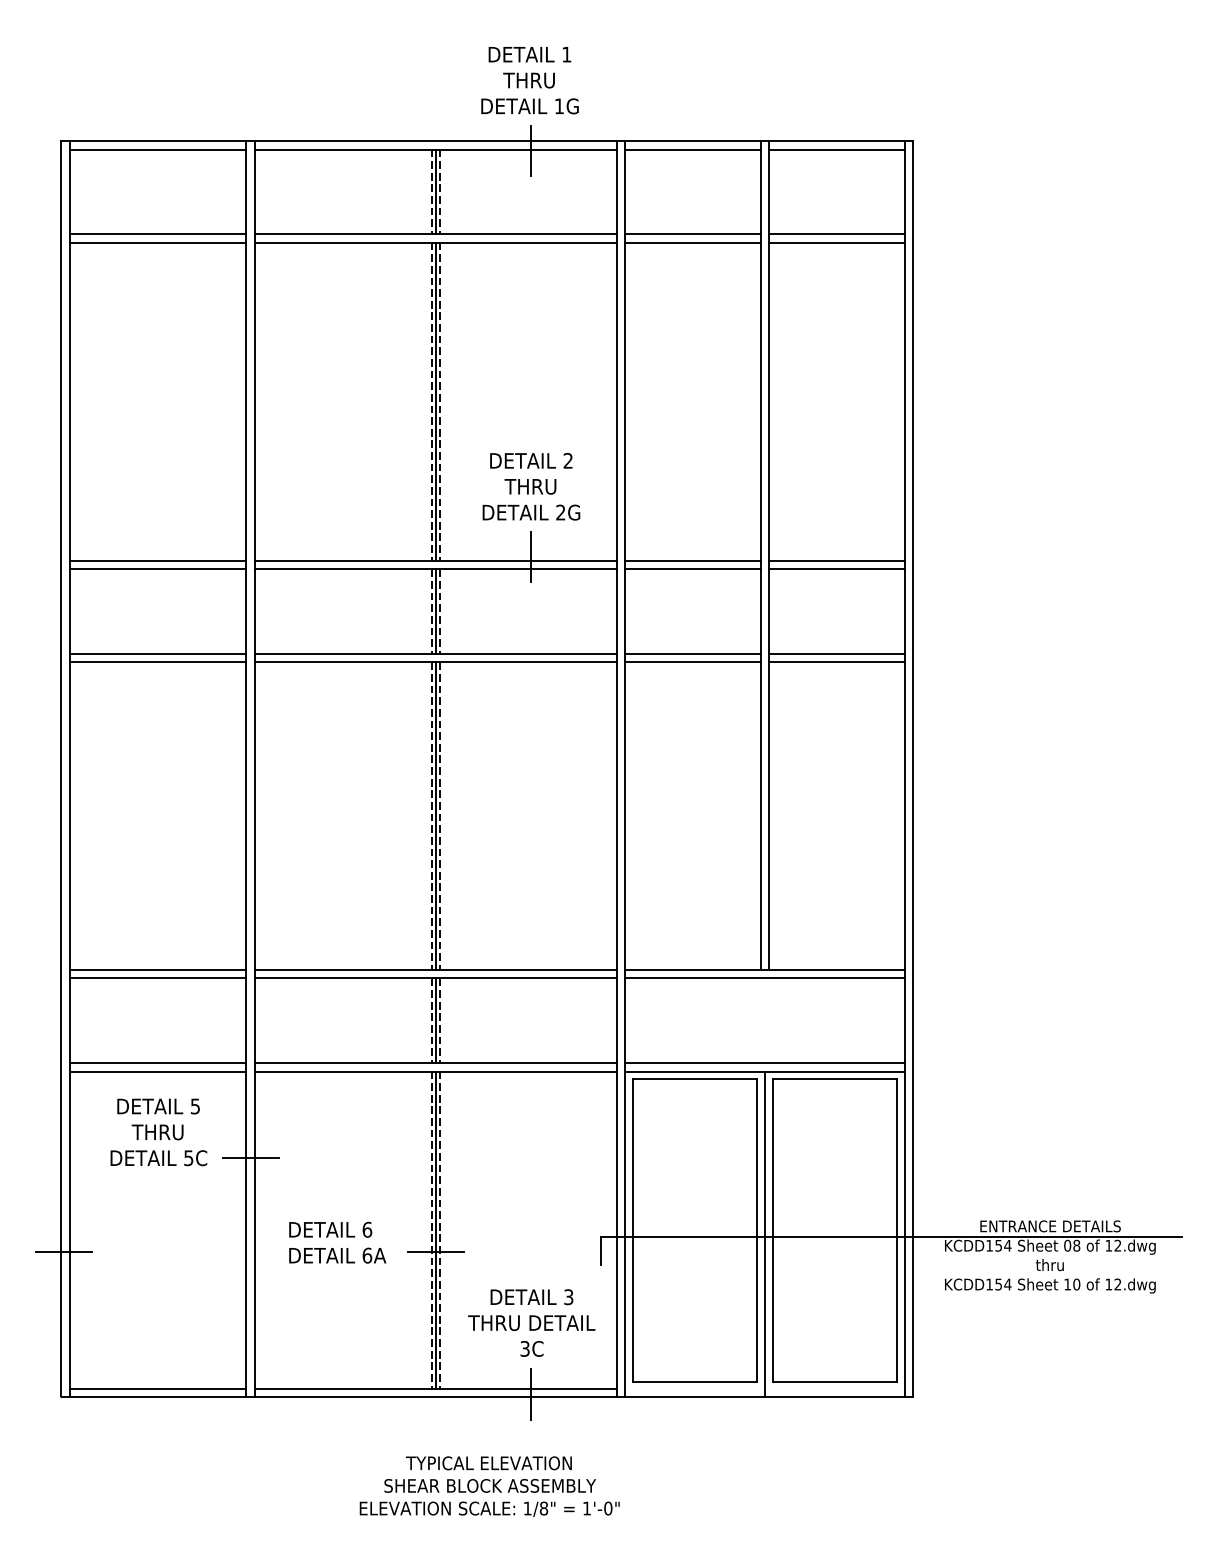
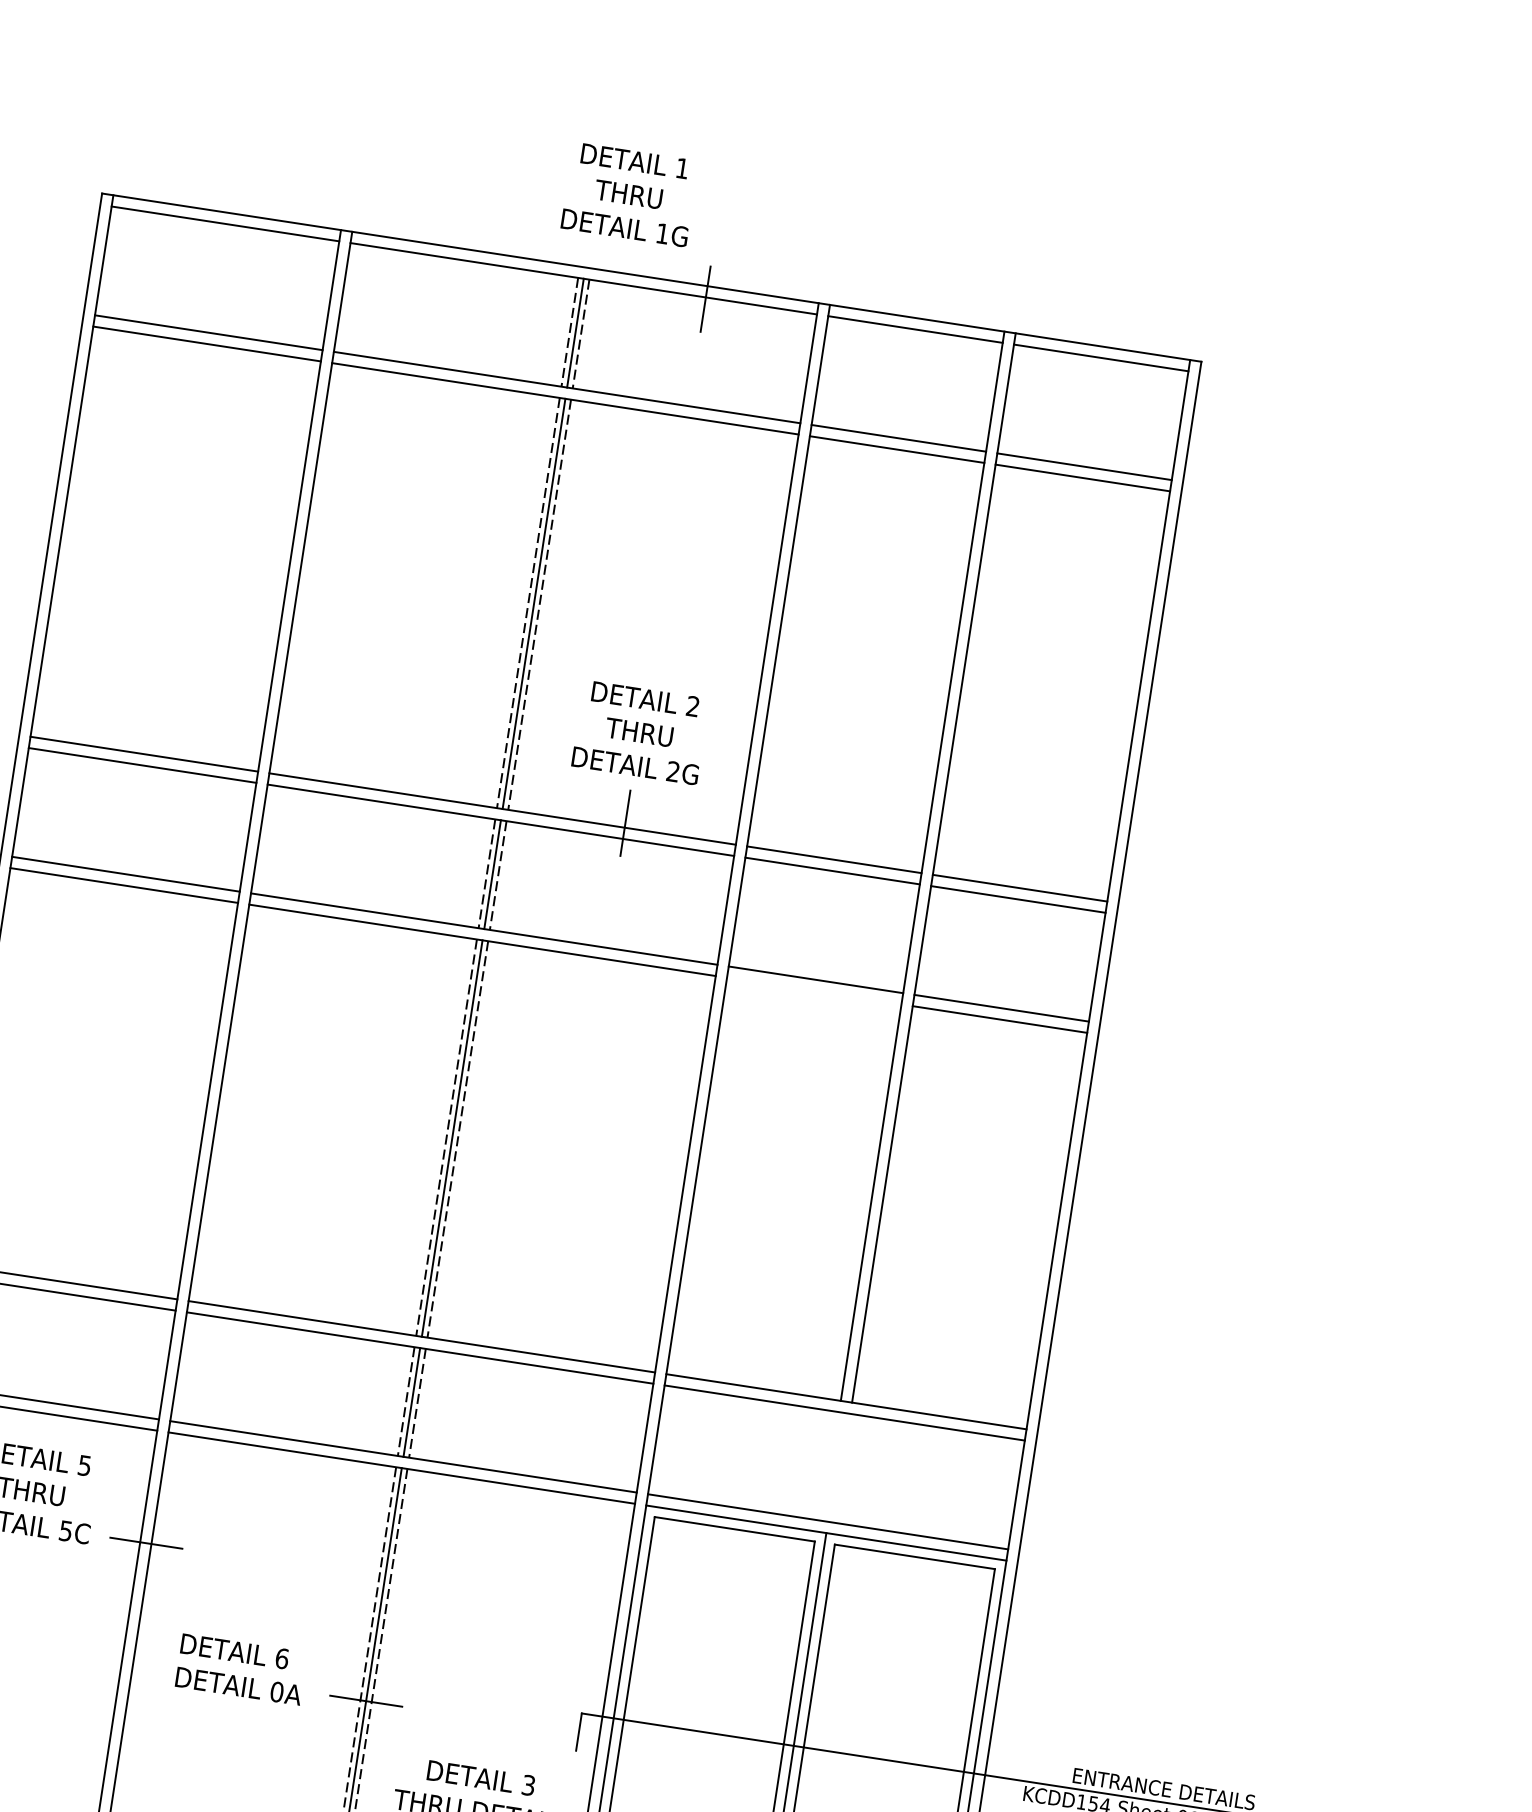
text: (529, 80) -> (629, 194), moved
line: (692, 662) -> (813, 991), removed
text: (367, 1255) -> (277, 1691), 6A -> 0A

